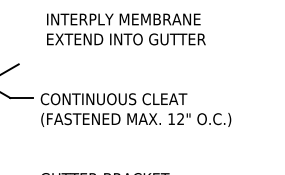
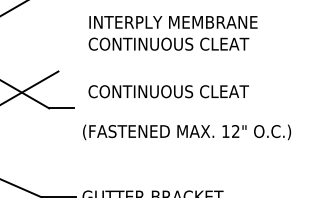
text: (125, 38) -> (175, 43), EXTEND INTO GUTTER -> CONTINUOUS CLEAT
text: (113, 99) -> (168, 91), moved

